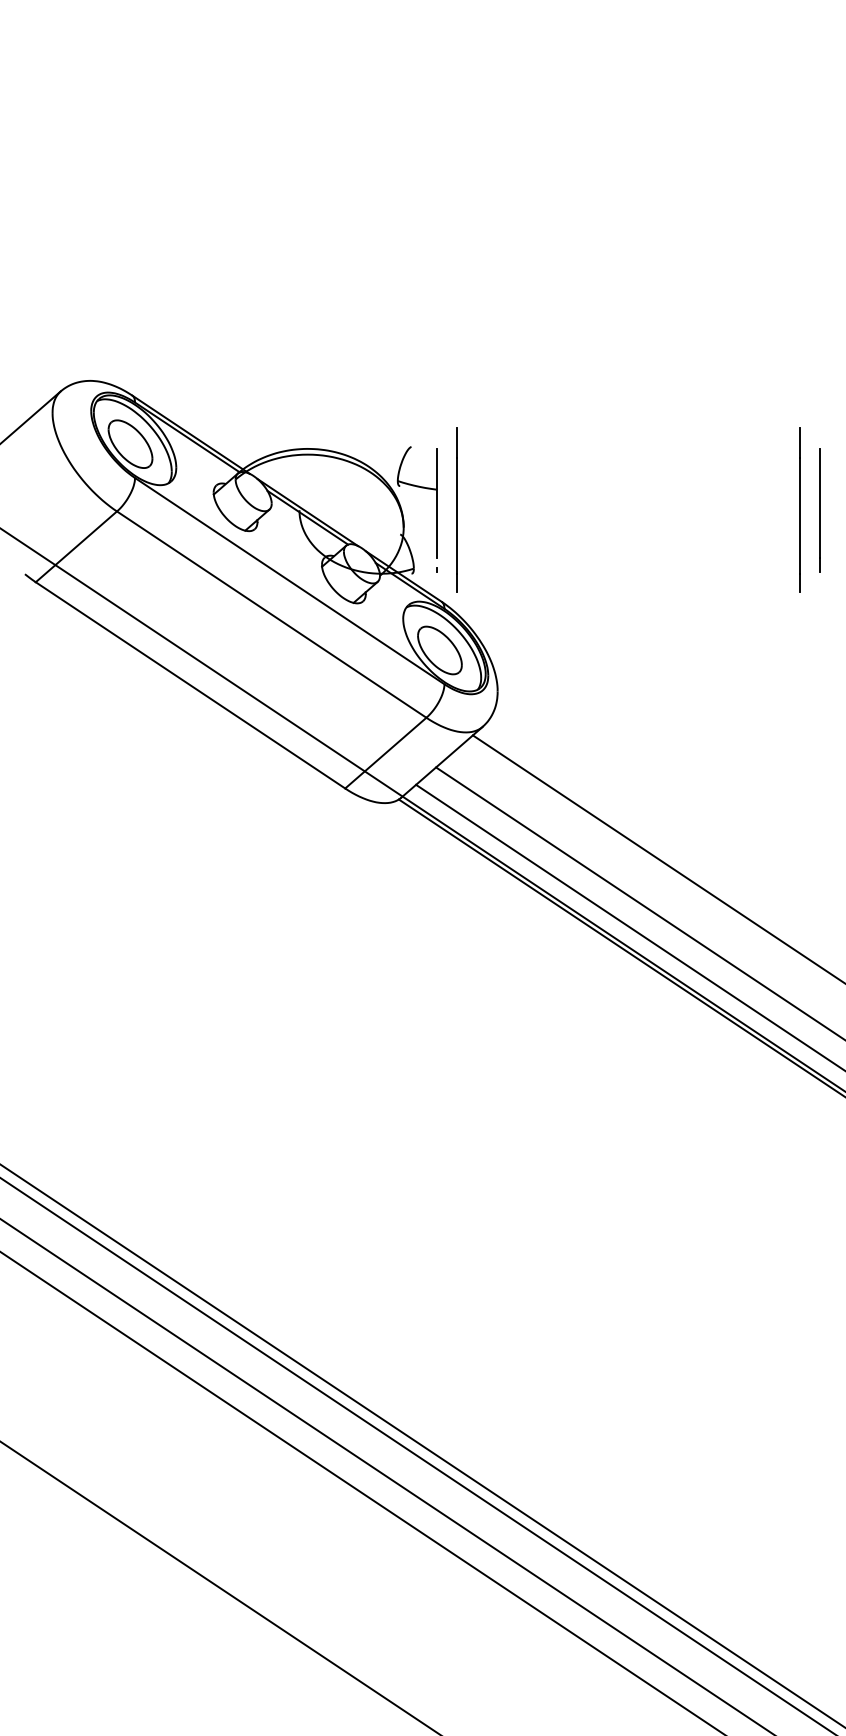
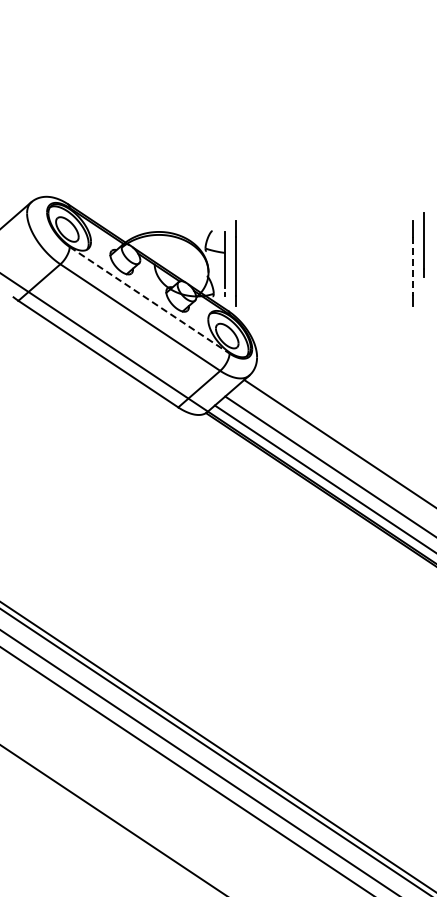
line: (819, 509) -> (423, 244), moved
line: (800, 515) -> (413, 266), solid -> dashed
line: (291, 581) -> (150, 300), solid -> dashed

